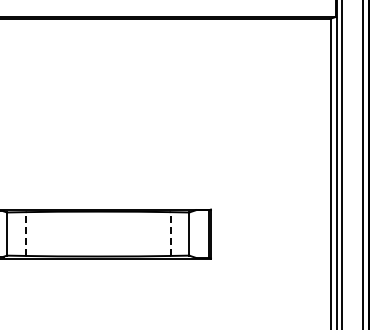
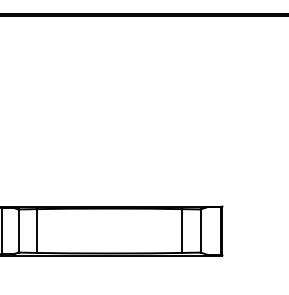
line: (25, 234) -> (36, 231), dashed -> solid
line: (170, 234) -> (181, 231), dashed -> solid

